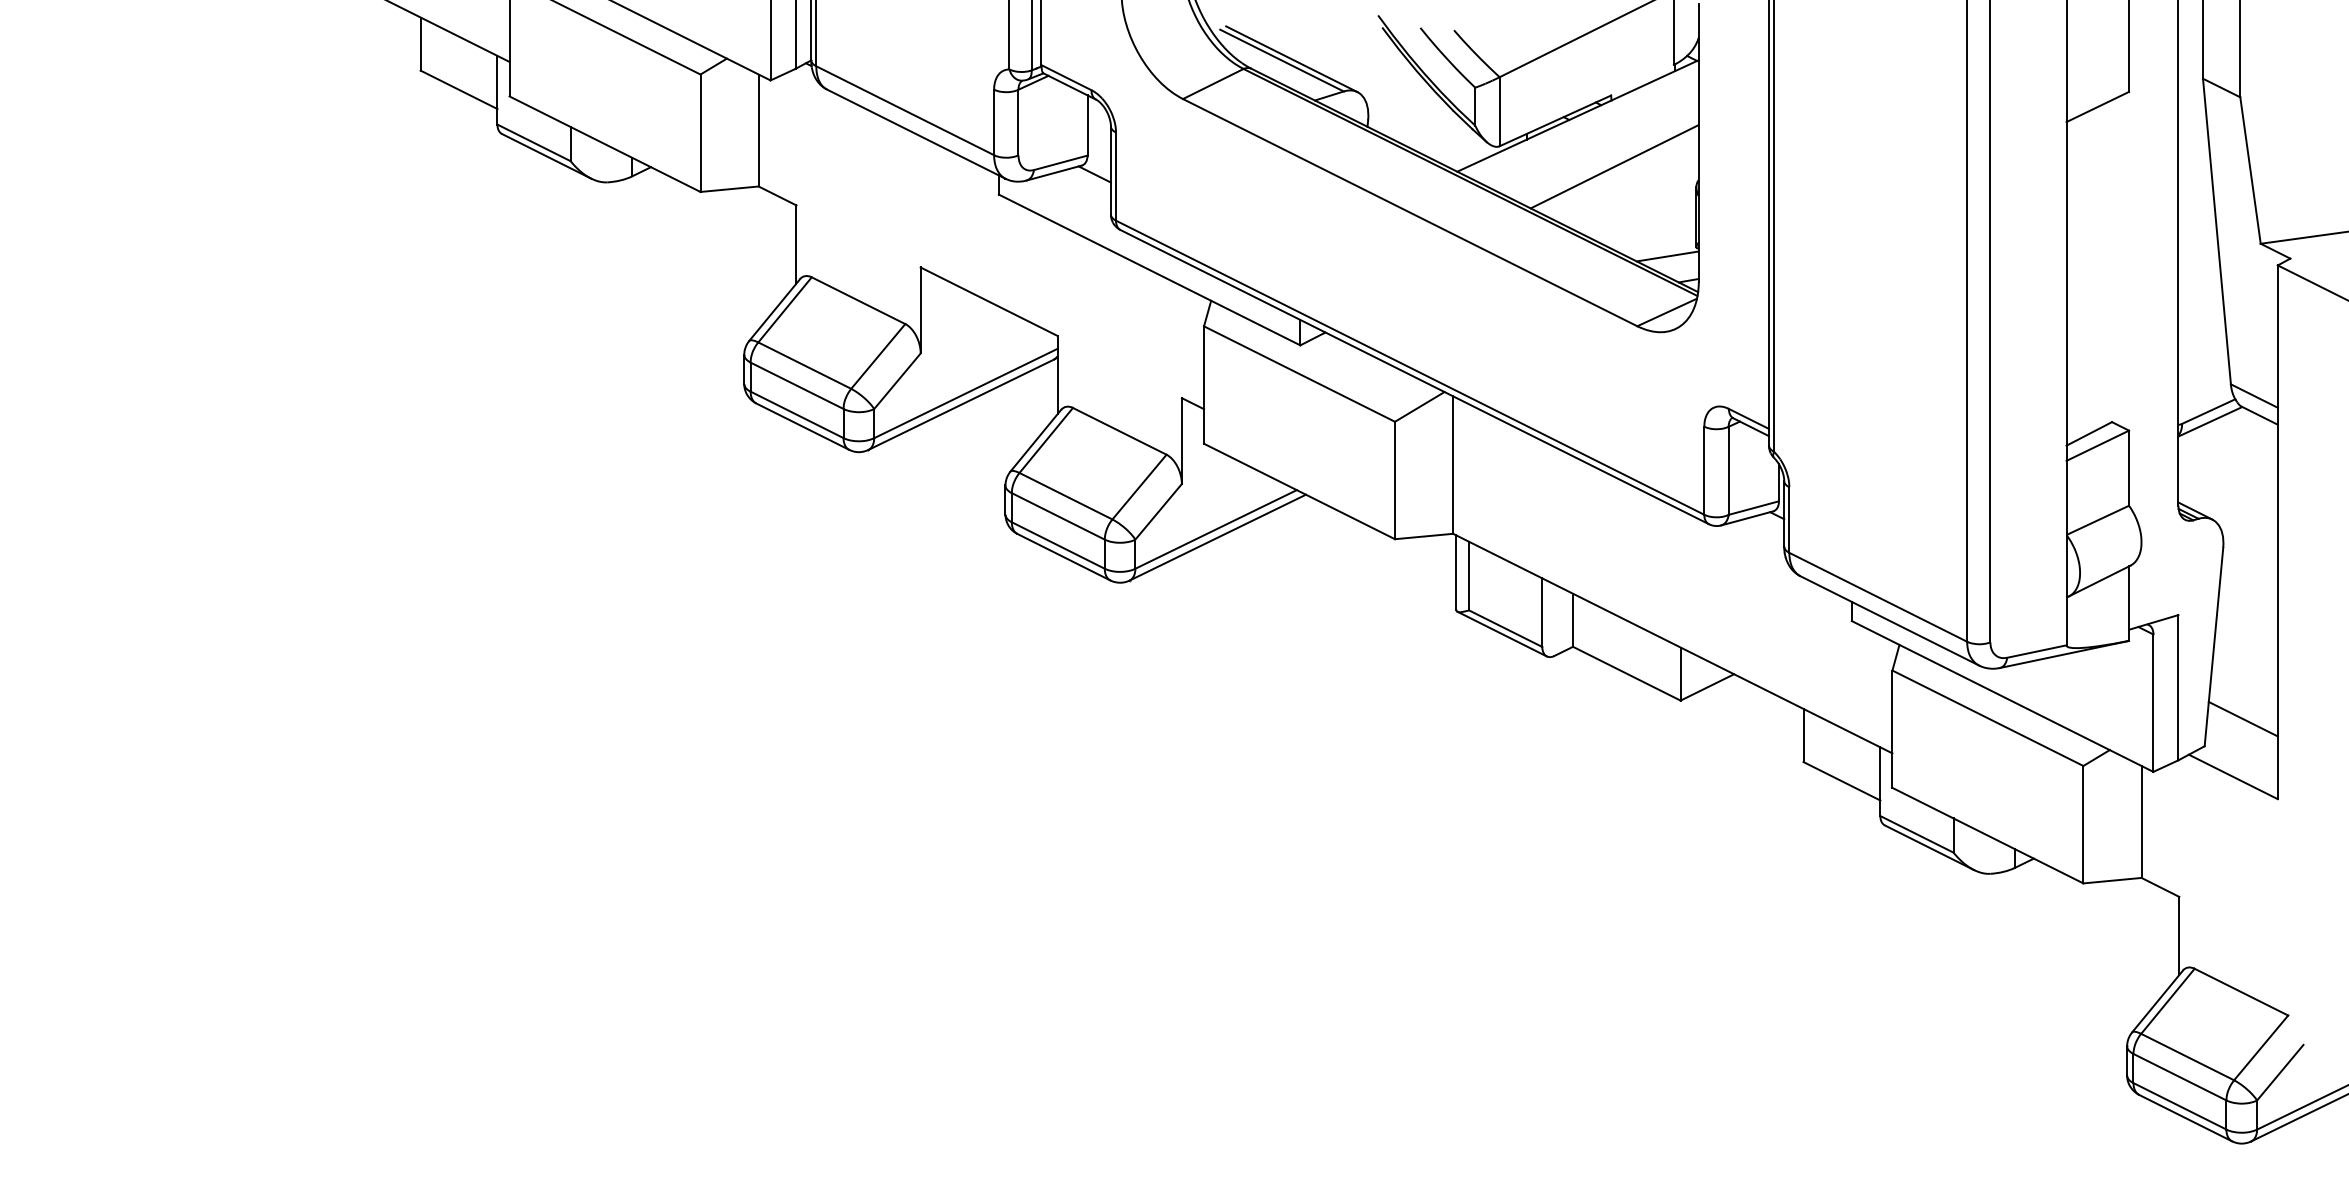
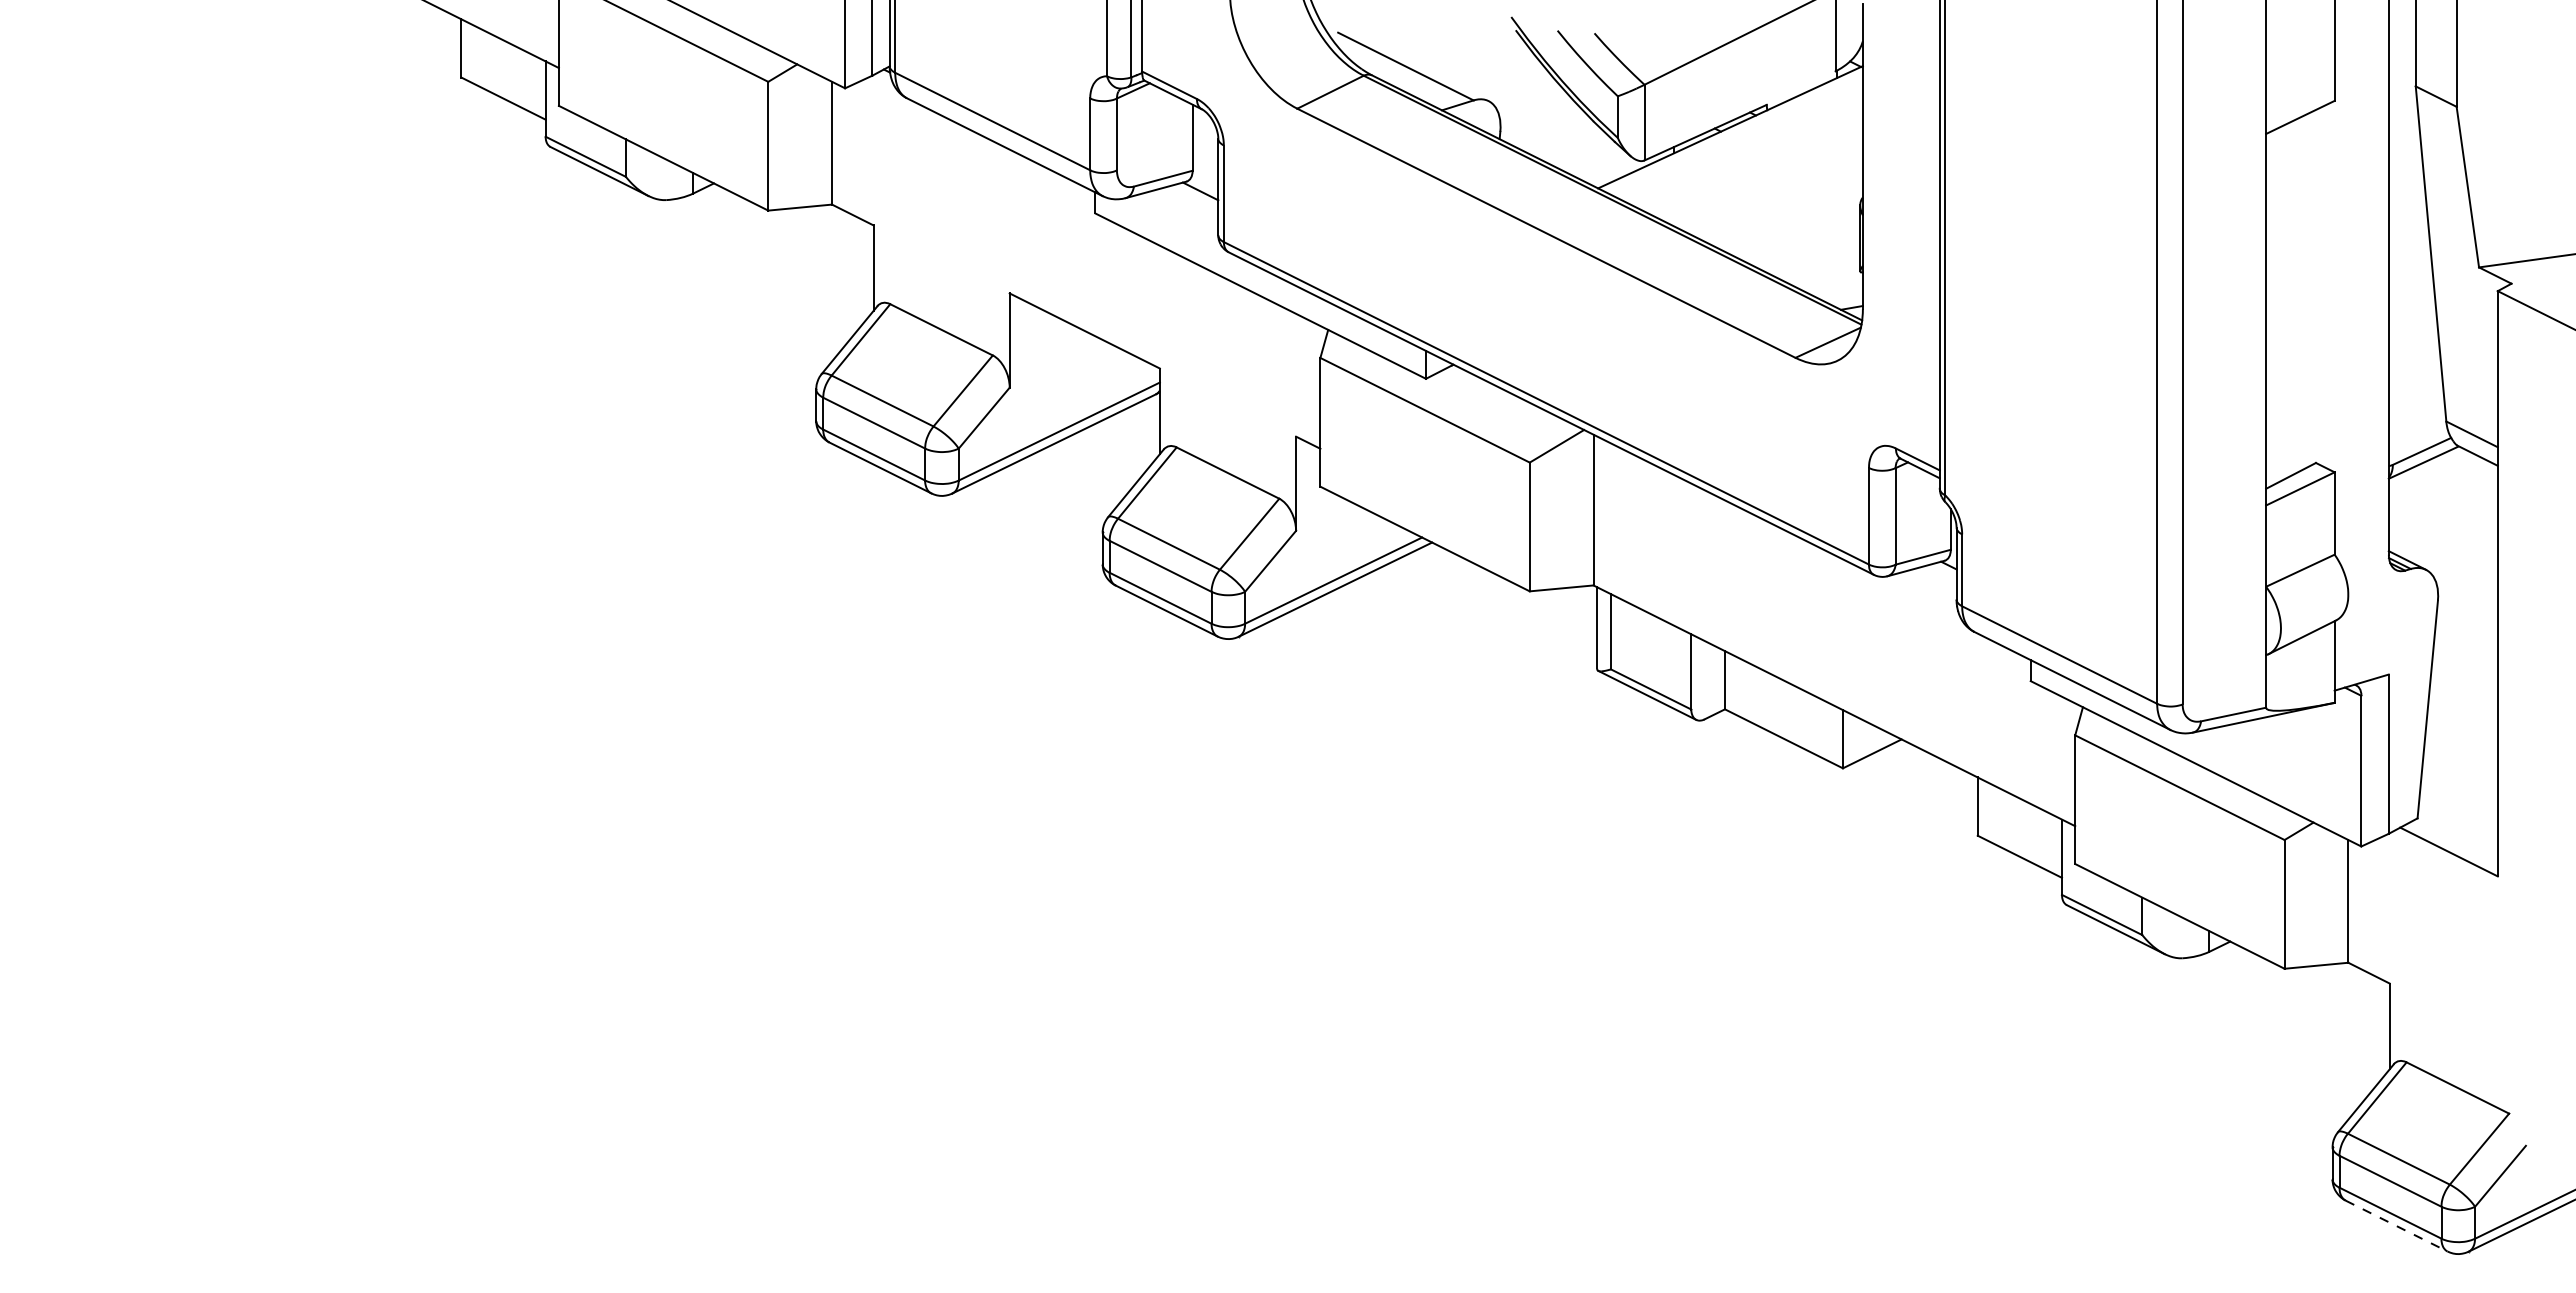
line: (1291, 59) -> (1416, 65), removed
line: (1614, 166) -> (1770, 182), removed
line: (1667, 255) -> (1828, 280), removed
line: (2242, 719) -> (2459, 788), removed
line: (2185, 1118) -> (2396, 1226), solid -> dashed

